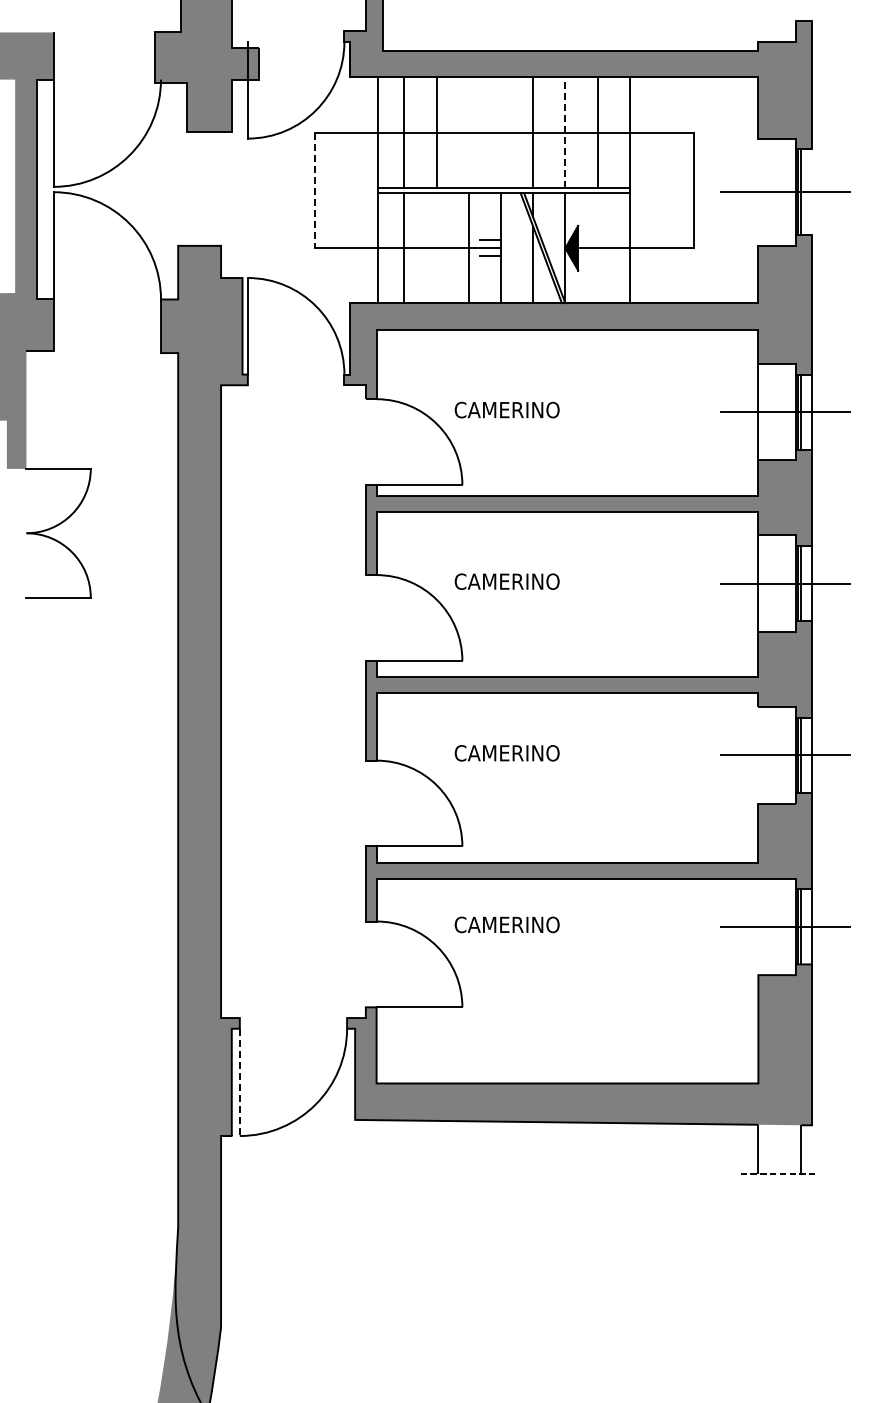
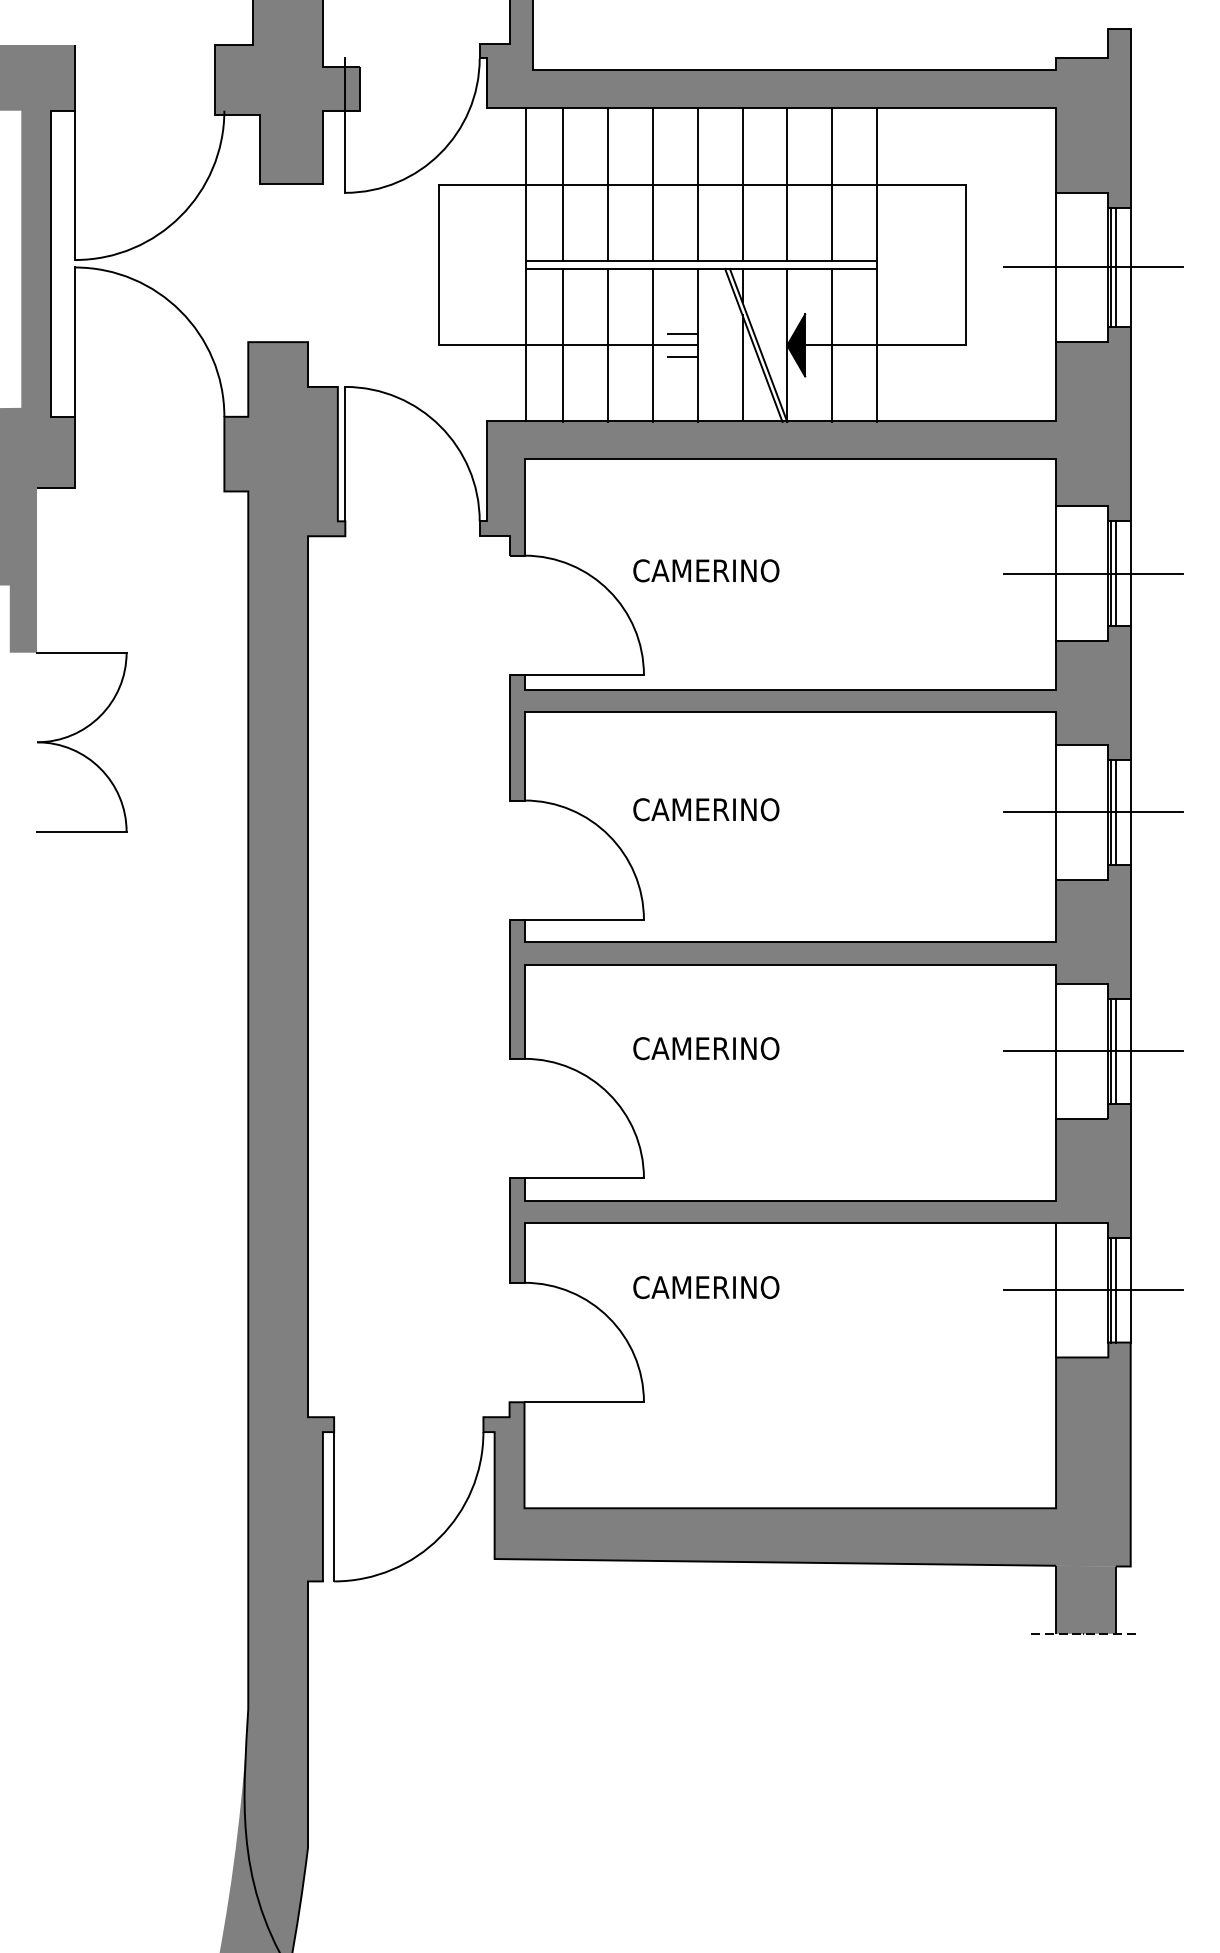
line: (468, 132) -> (652, 184), added
line: (500, 132) -> (697, 184), added
line: (565, 132) -> (787, 184), dashed -> solid
line: (315, 190) -> (439, 265), dashed -> solid
line: (758, 191) -> (1056, 266), added
line: (812, 192) -> (1131, 267), added
line: (436, 248) -> (607, 345), added
line: (597, 248) -> (832, 345), added
line: (758, 755) -> (1056, 1051), added
line: (758, 926) -> (1056, 1289), added
line: (239, 1082) -> (333, 1506), dashed -> solid
fill: (779, 1148) -> (1085, 1598), added

